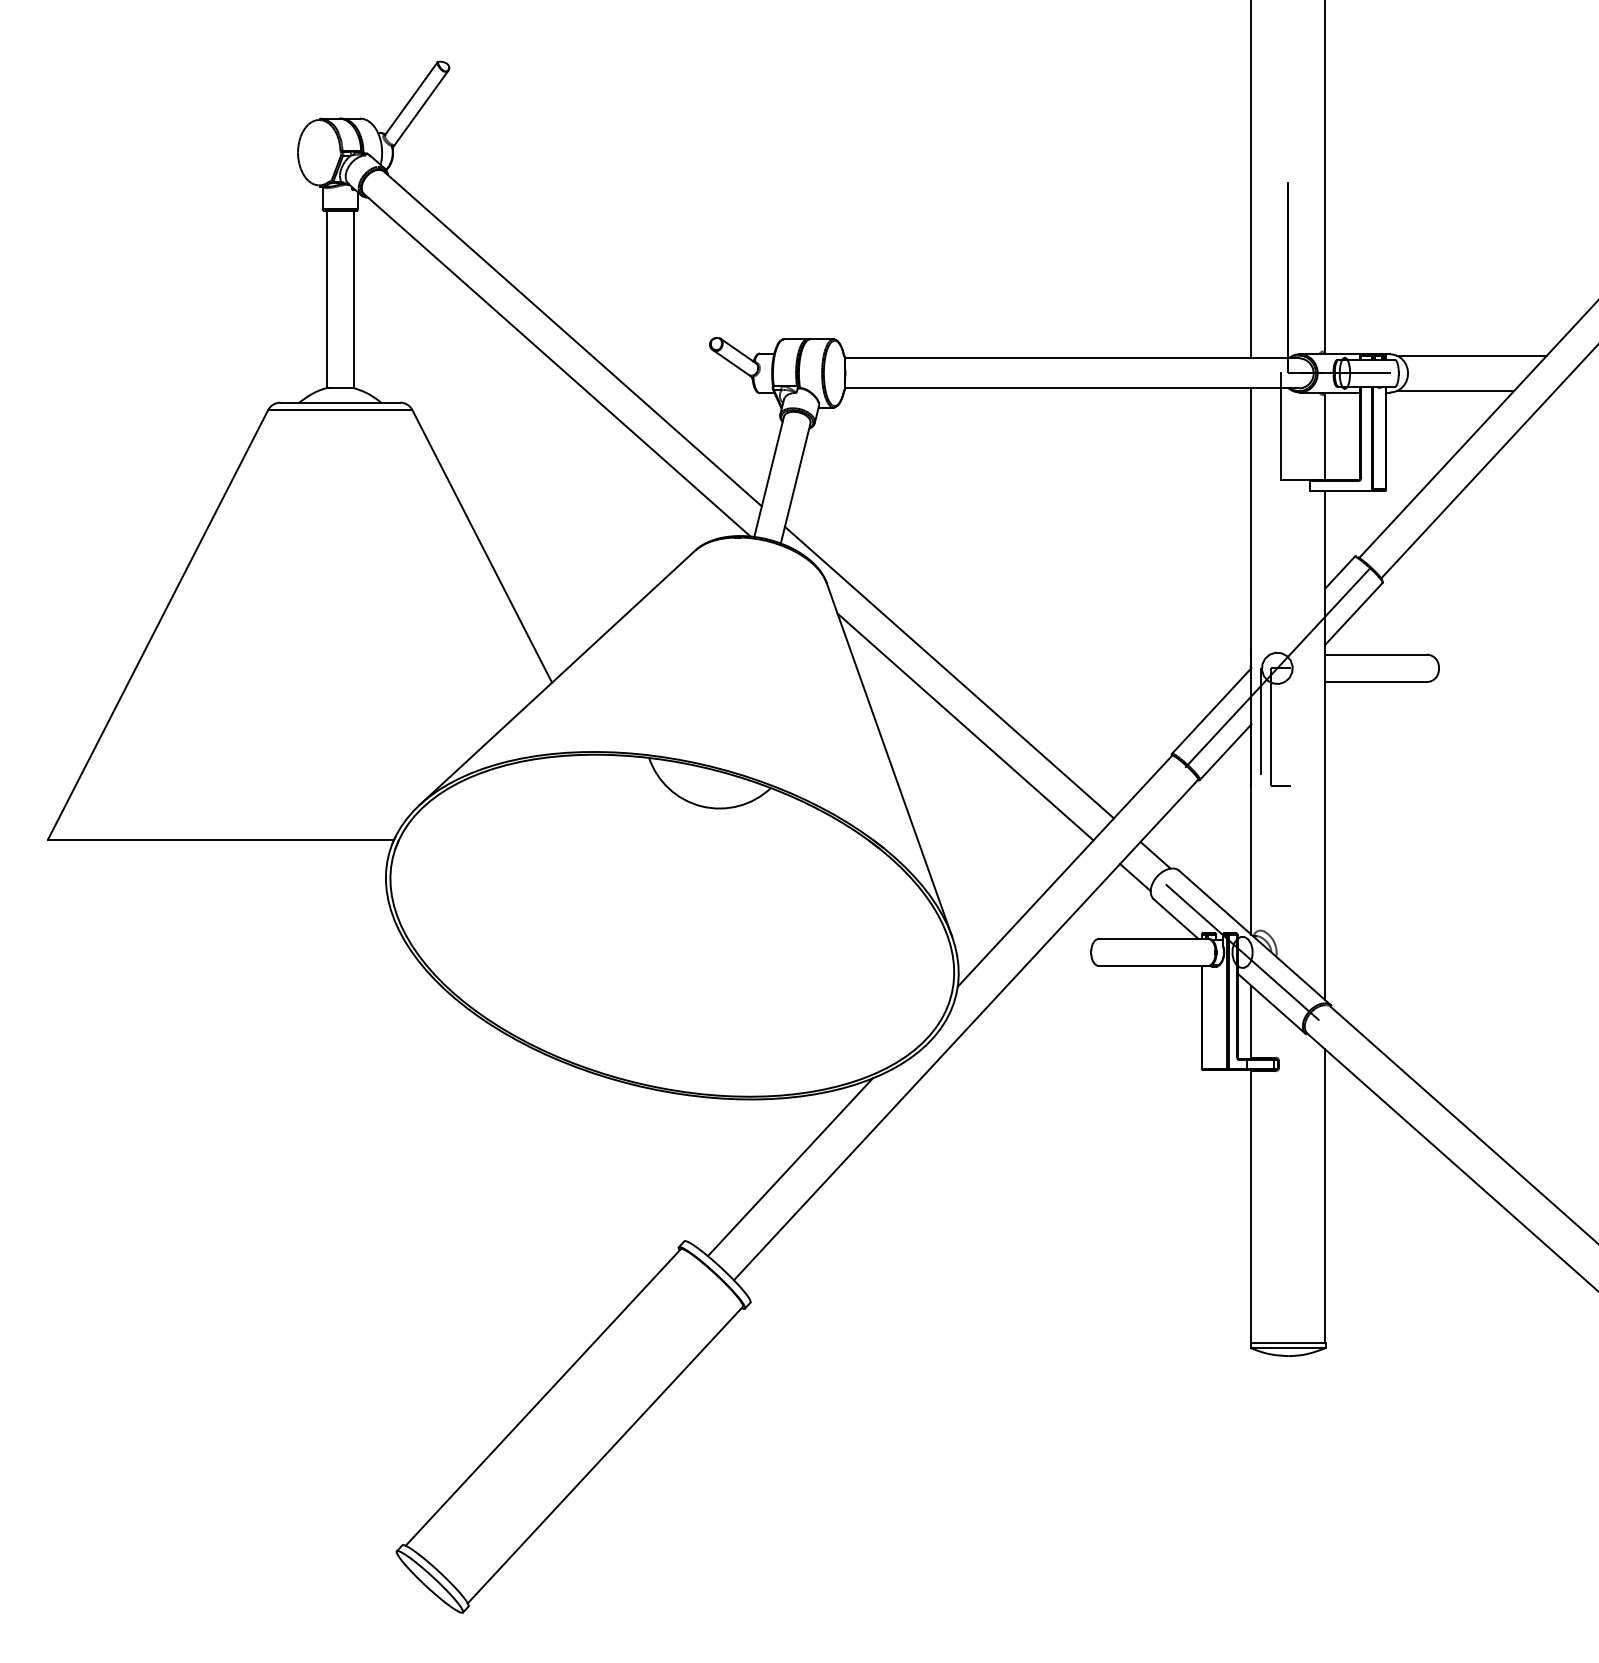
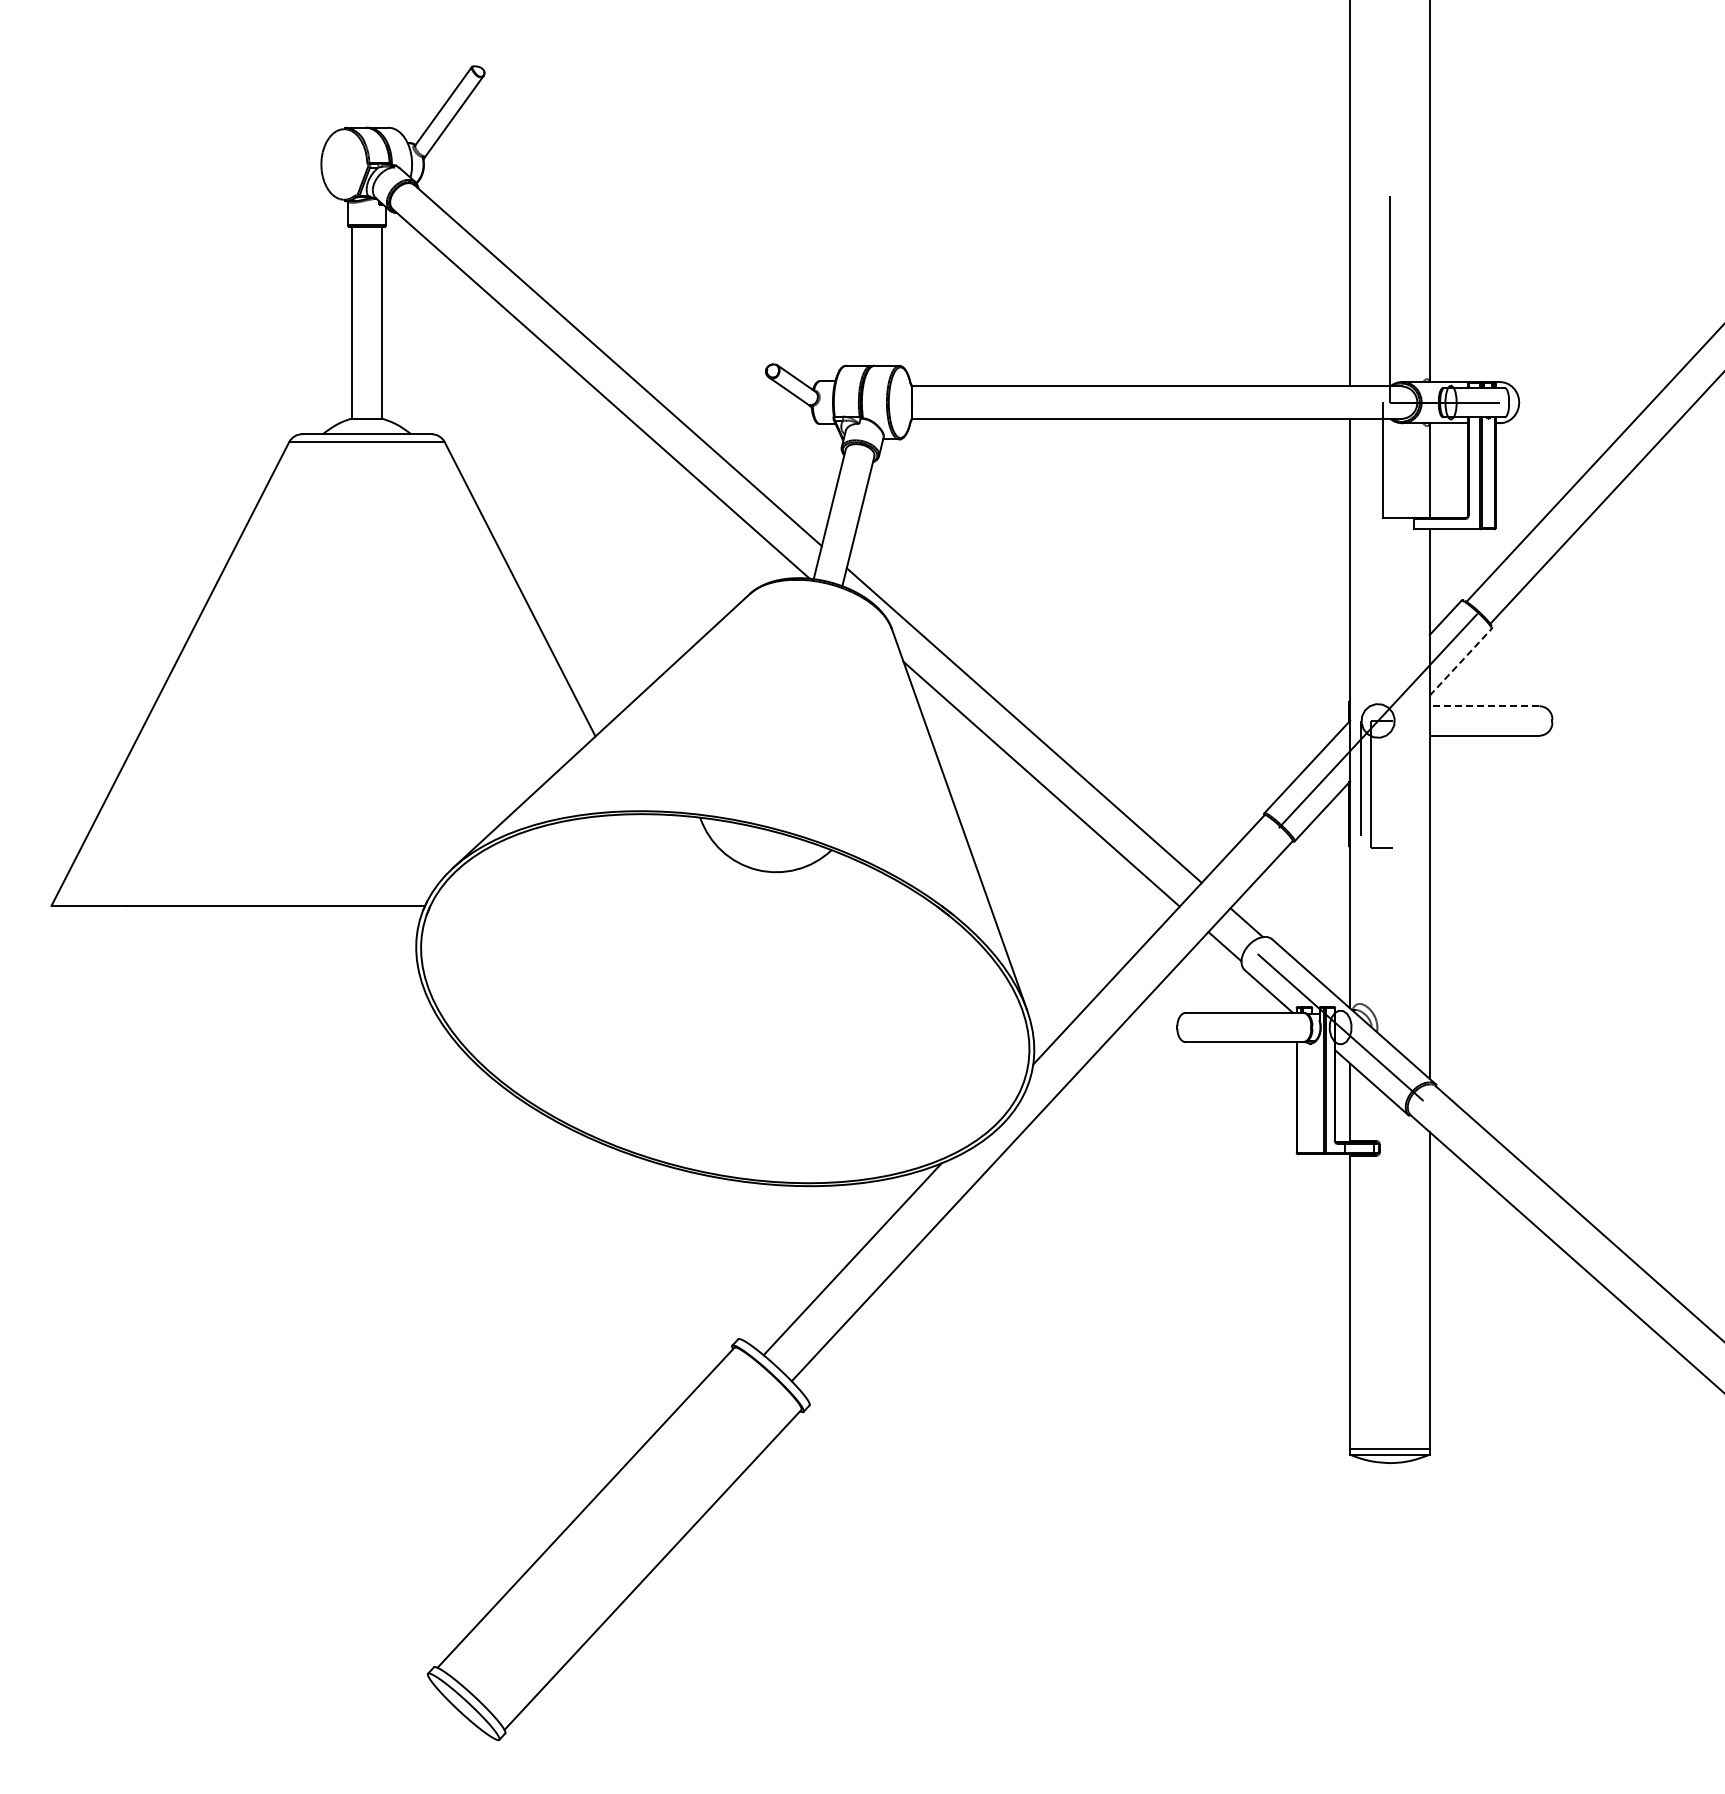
line: (1472, 355) -> (1588, 383), removed
line: (1455, 390) -> (1570, 421), removed
line: (1353, 614) -> (1460, 662), solid -> dashed
line: (1375, 654) -> (1484, 706), solid -> dashed

